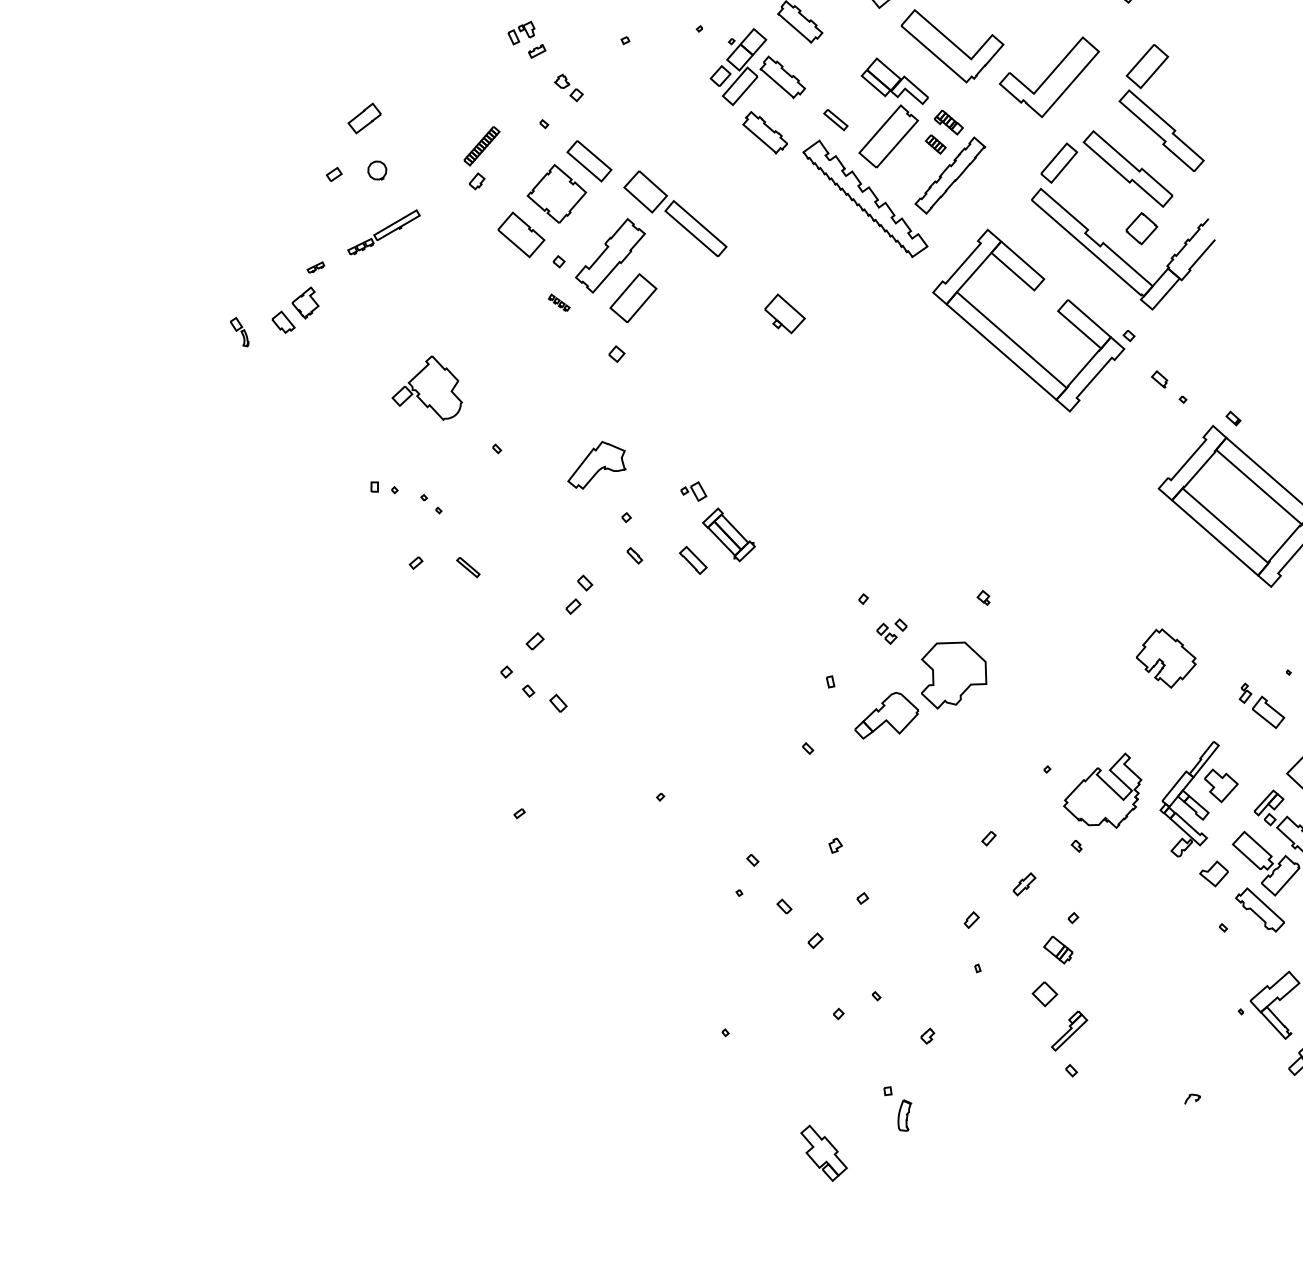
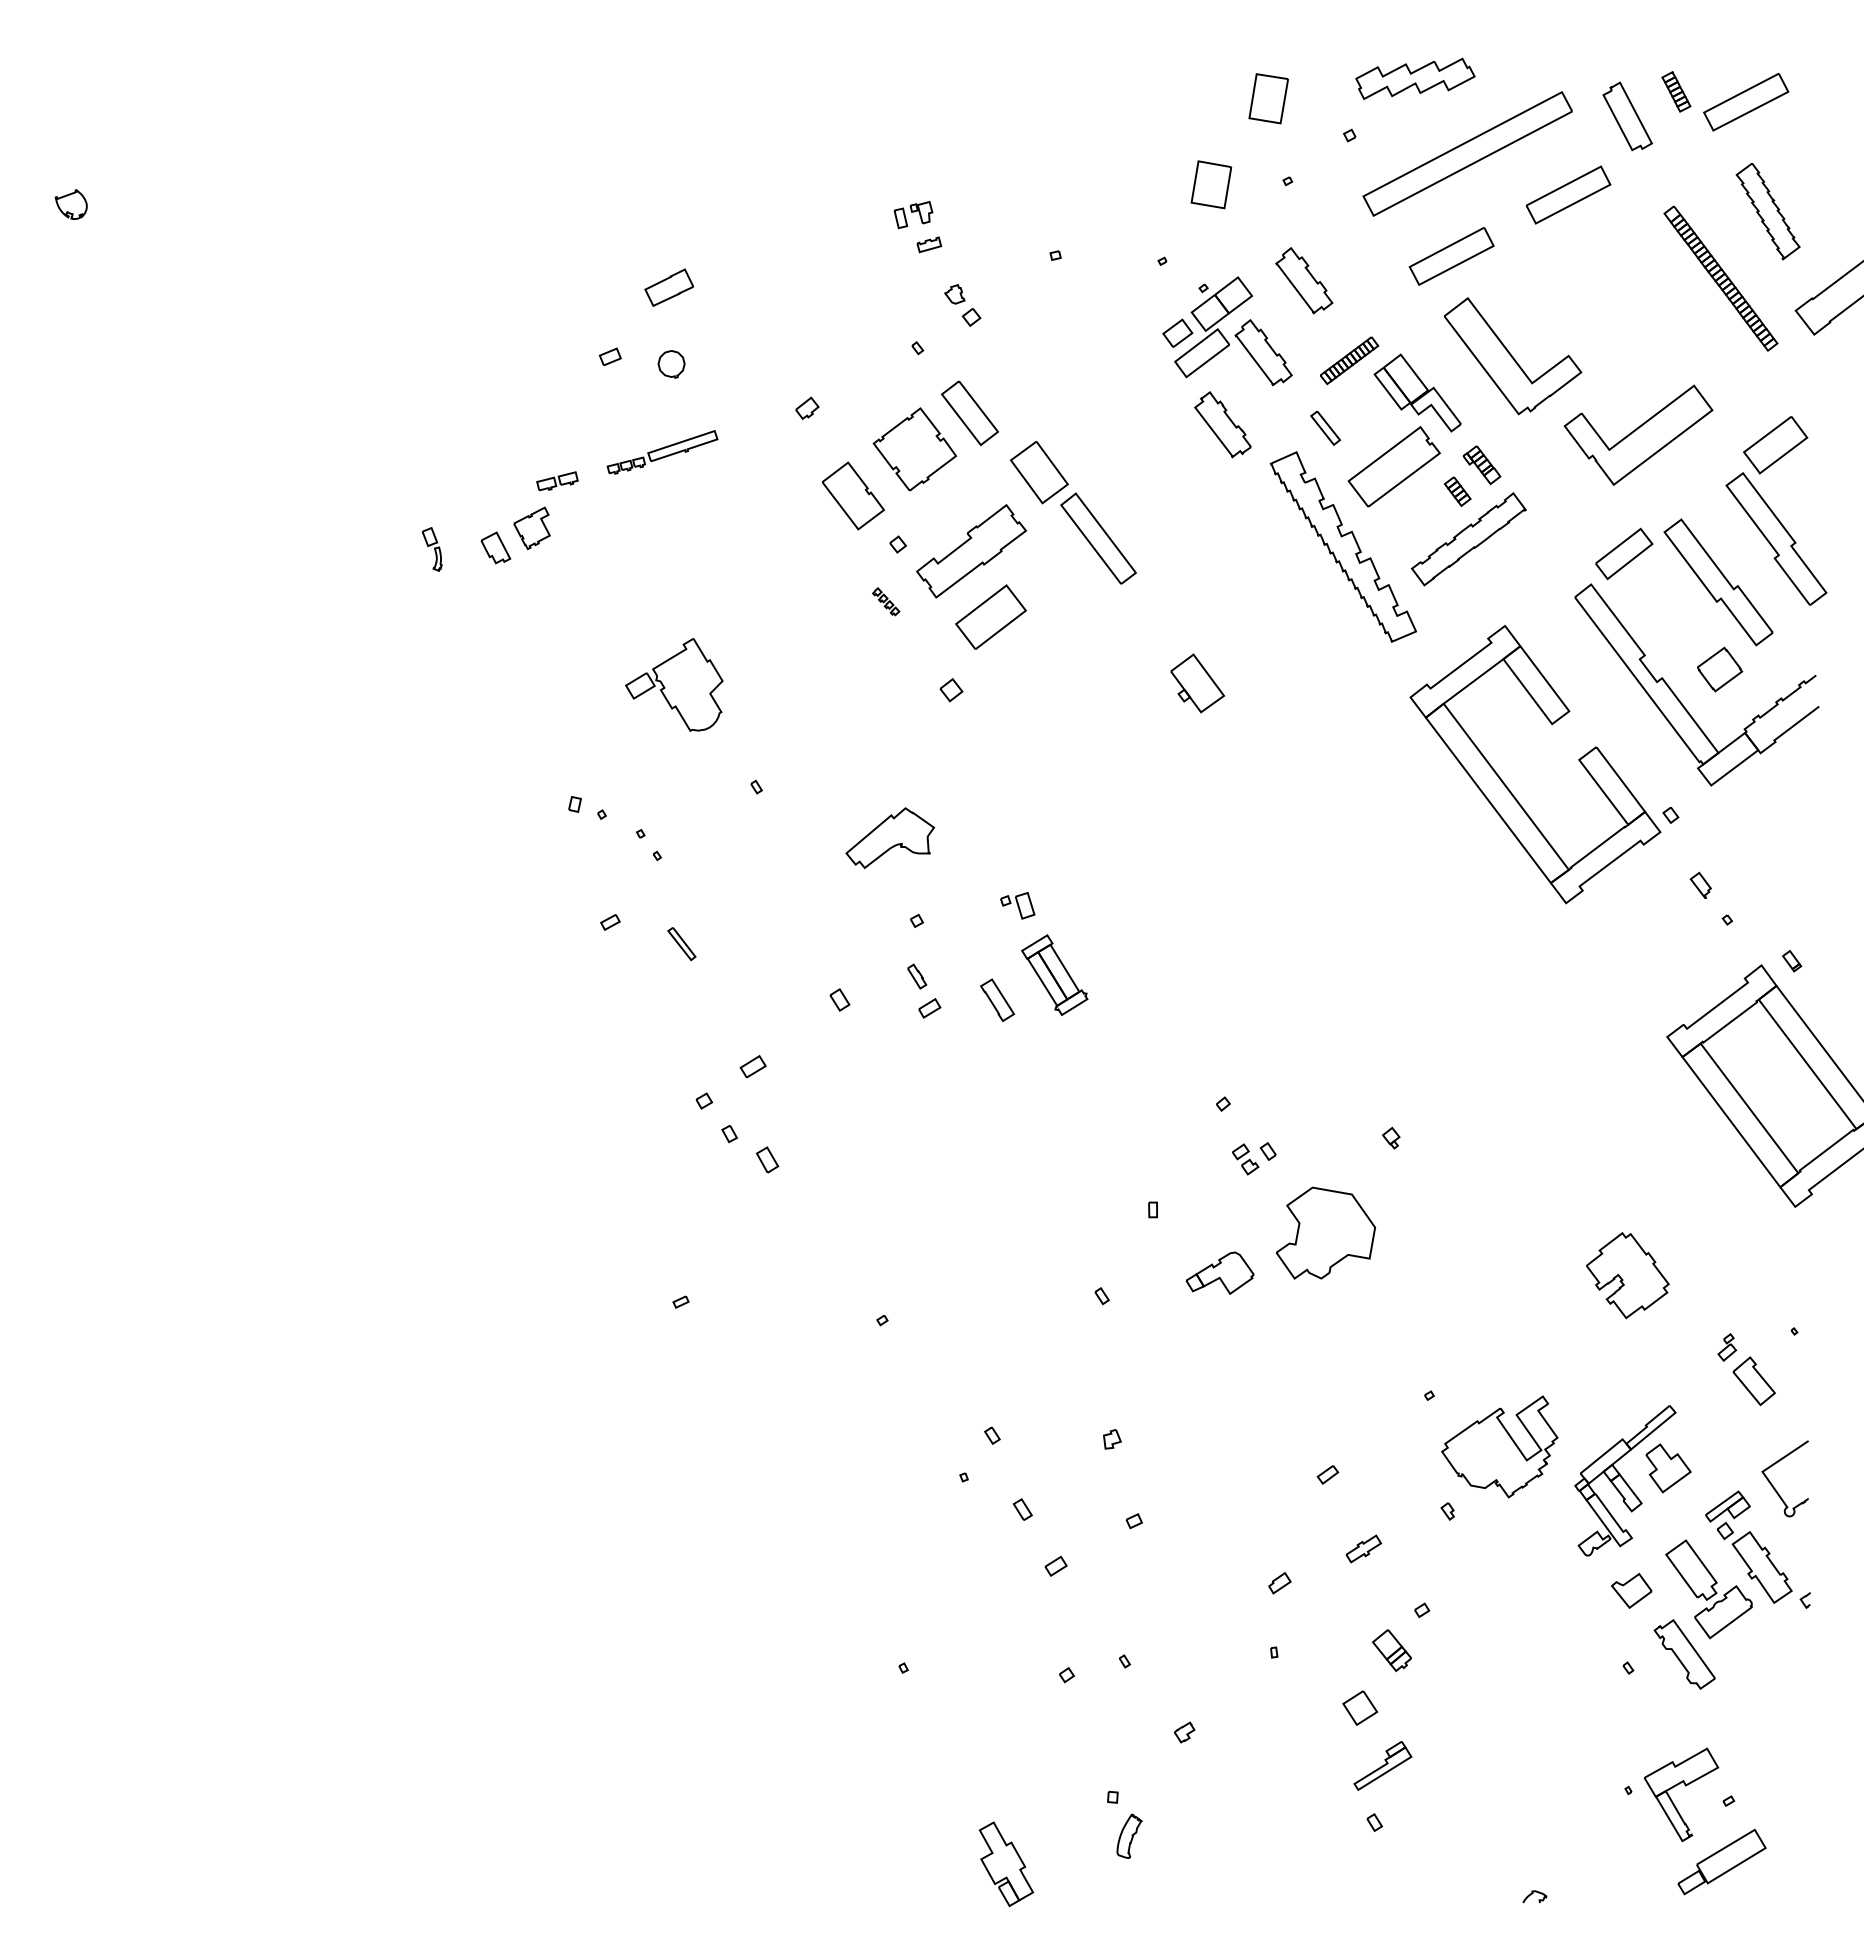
part: (481, 146) -> (1349, 360), moved
part: (315, 267) -> (557, 481), size x1.67
part: (573, 606) -> (929, 1008), moved
part: (885, 715) -> (1219, 1272), size x0.71

